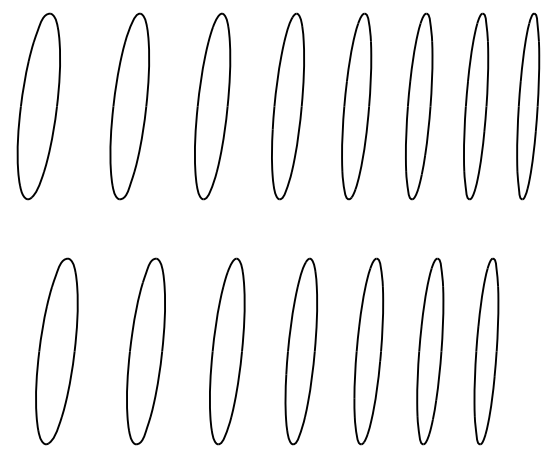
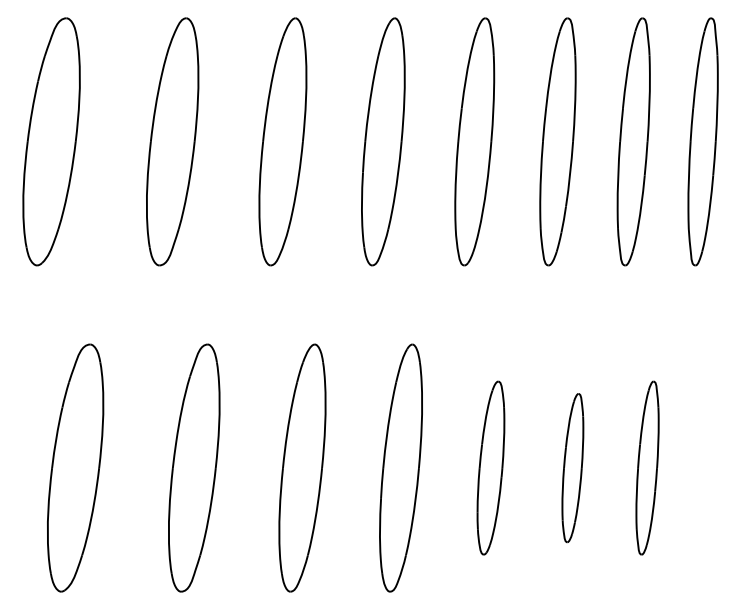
part: (368, 351) -> (490, 468), size x0.7
part: (430, 351) -> (573, 468), size x0.6
part: (486, 351) -> (647, 468), size x0.7

